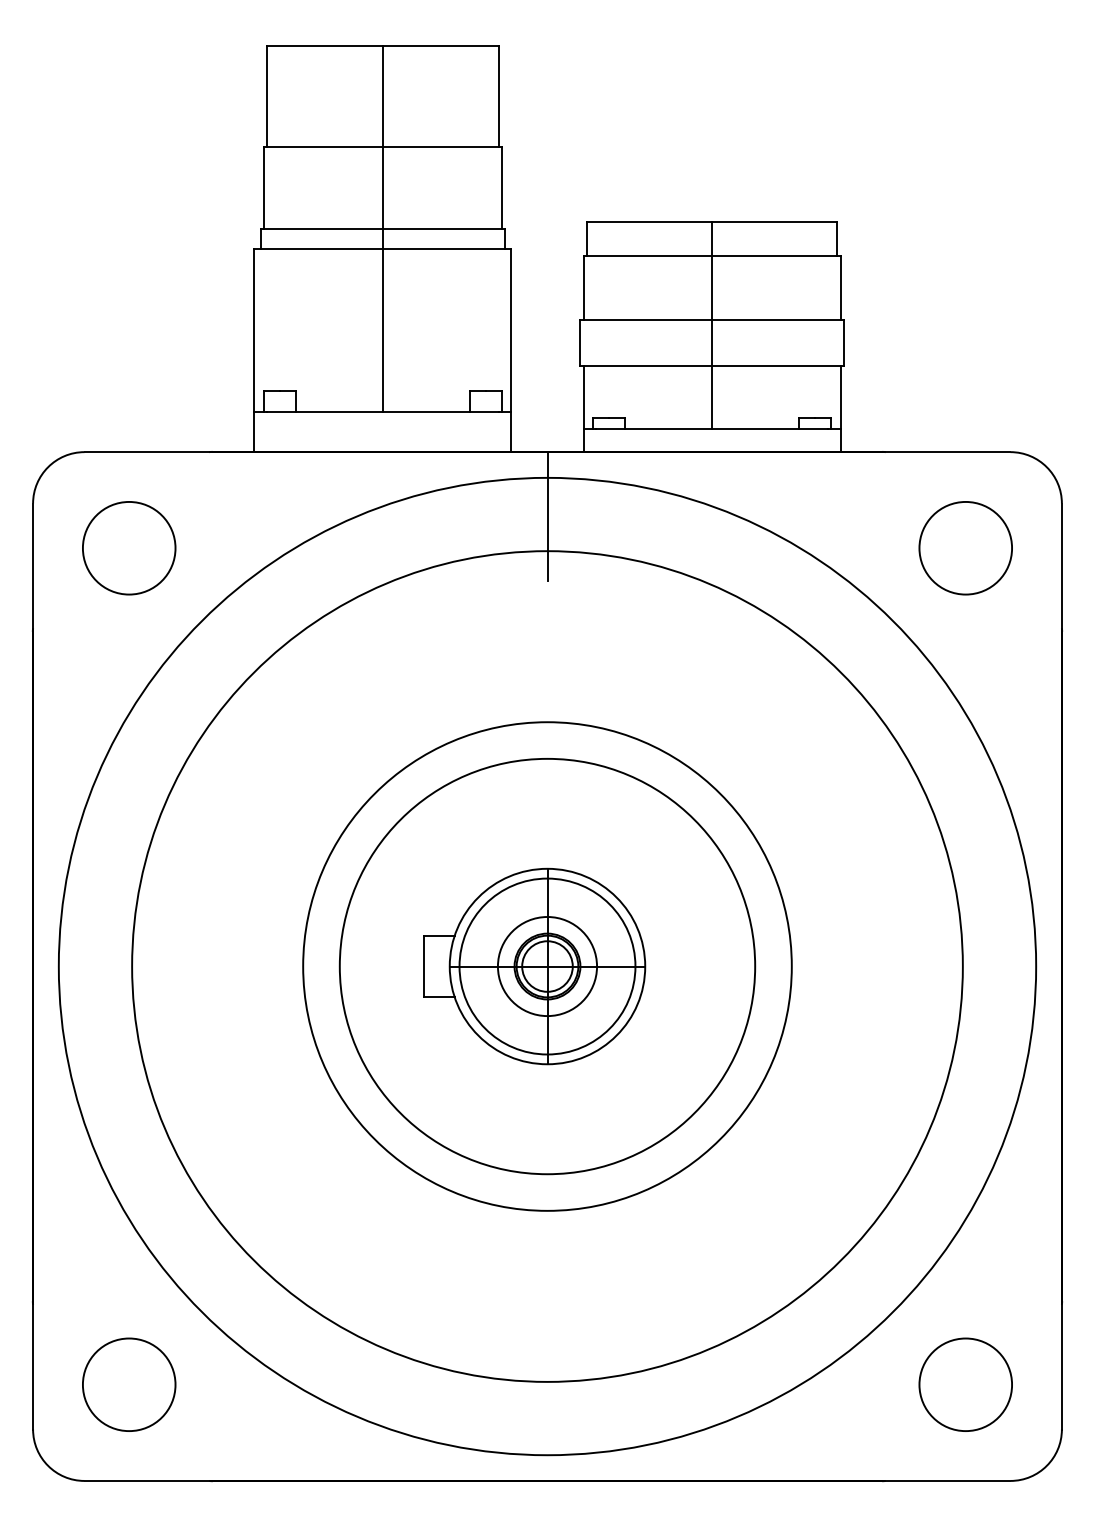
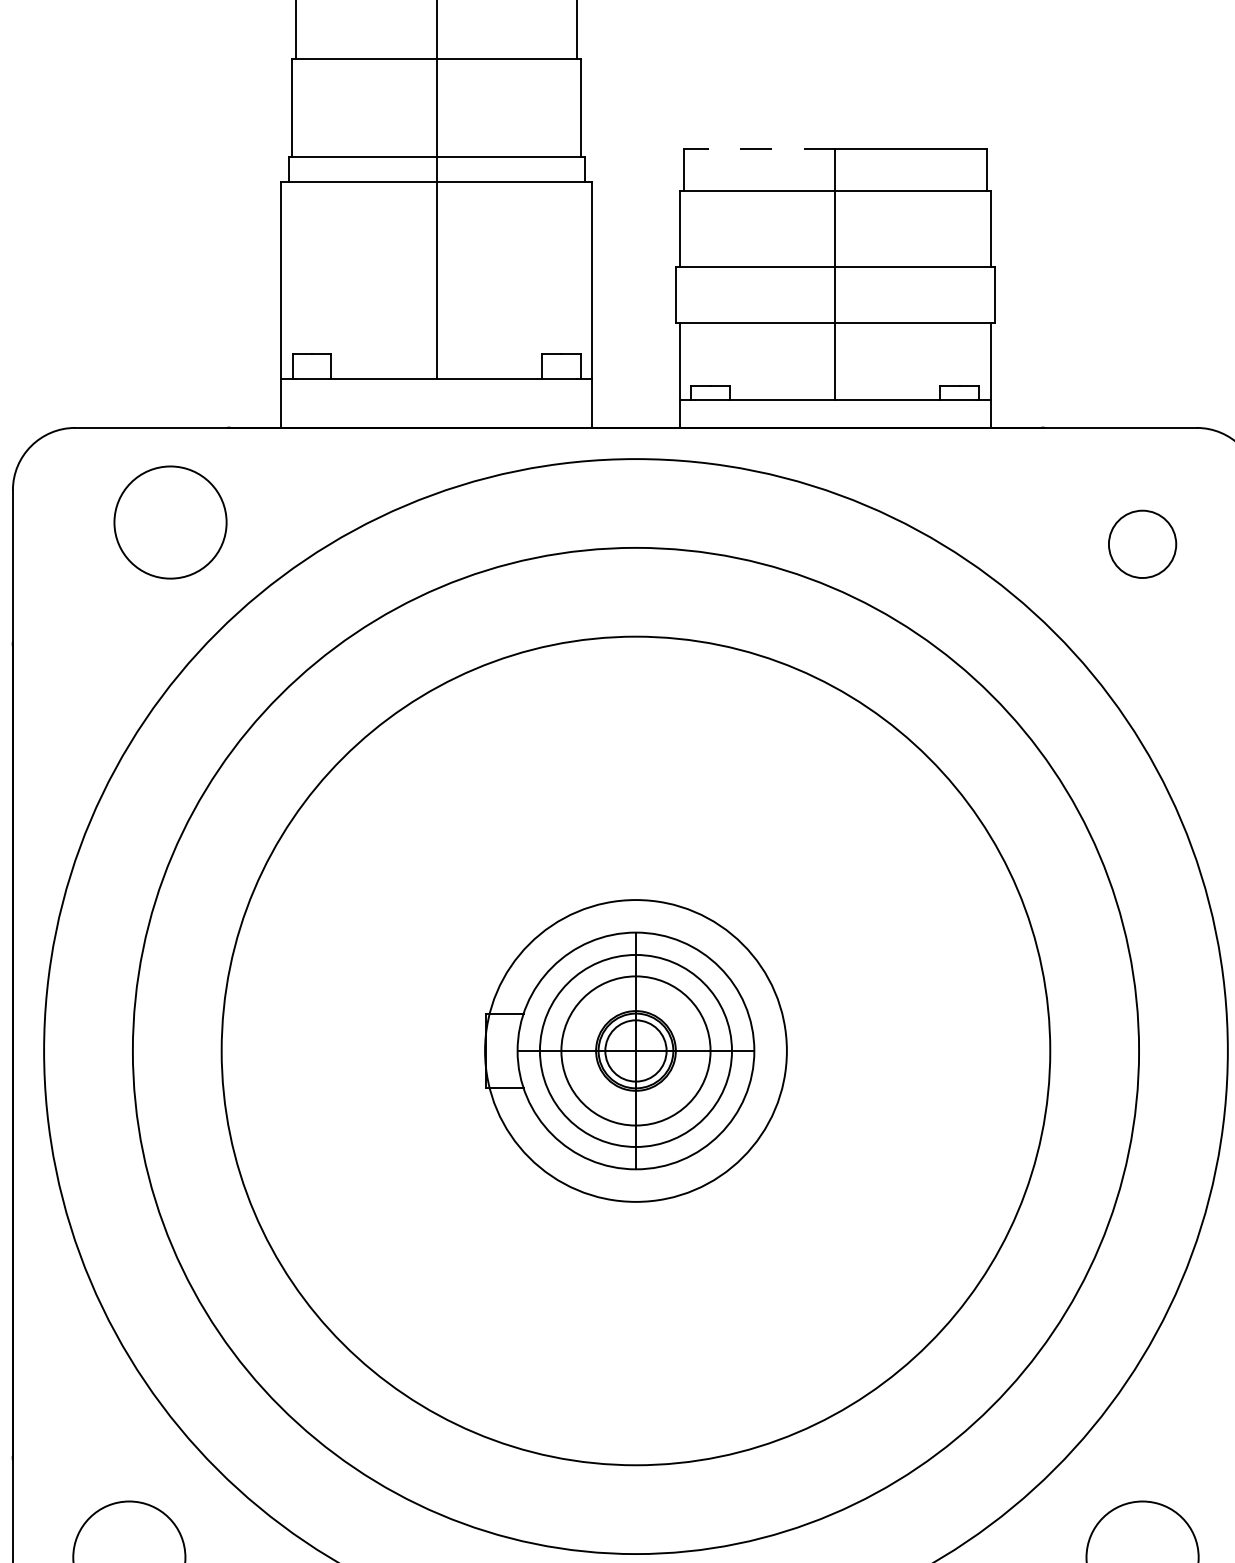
line: (649, 221) -> (759, 148), solid -> dashed
line: (547, 515) -> (635, 504), removed
circle: (965, 547) -> (1142, 543), size x0.6
circle: (129, 548) -> (170, 522), moved
circle: (547, 966) -> (635, 1050), size x0.6
circle: (547, 966) -> (635, 1050), size x0.7
circle: (547, 966) -> (635, 1050), size x1.4
circle: (547, 966) -> (635, 1050), size x1.6

